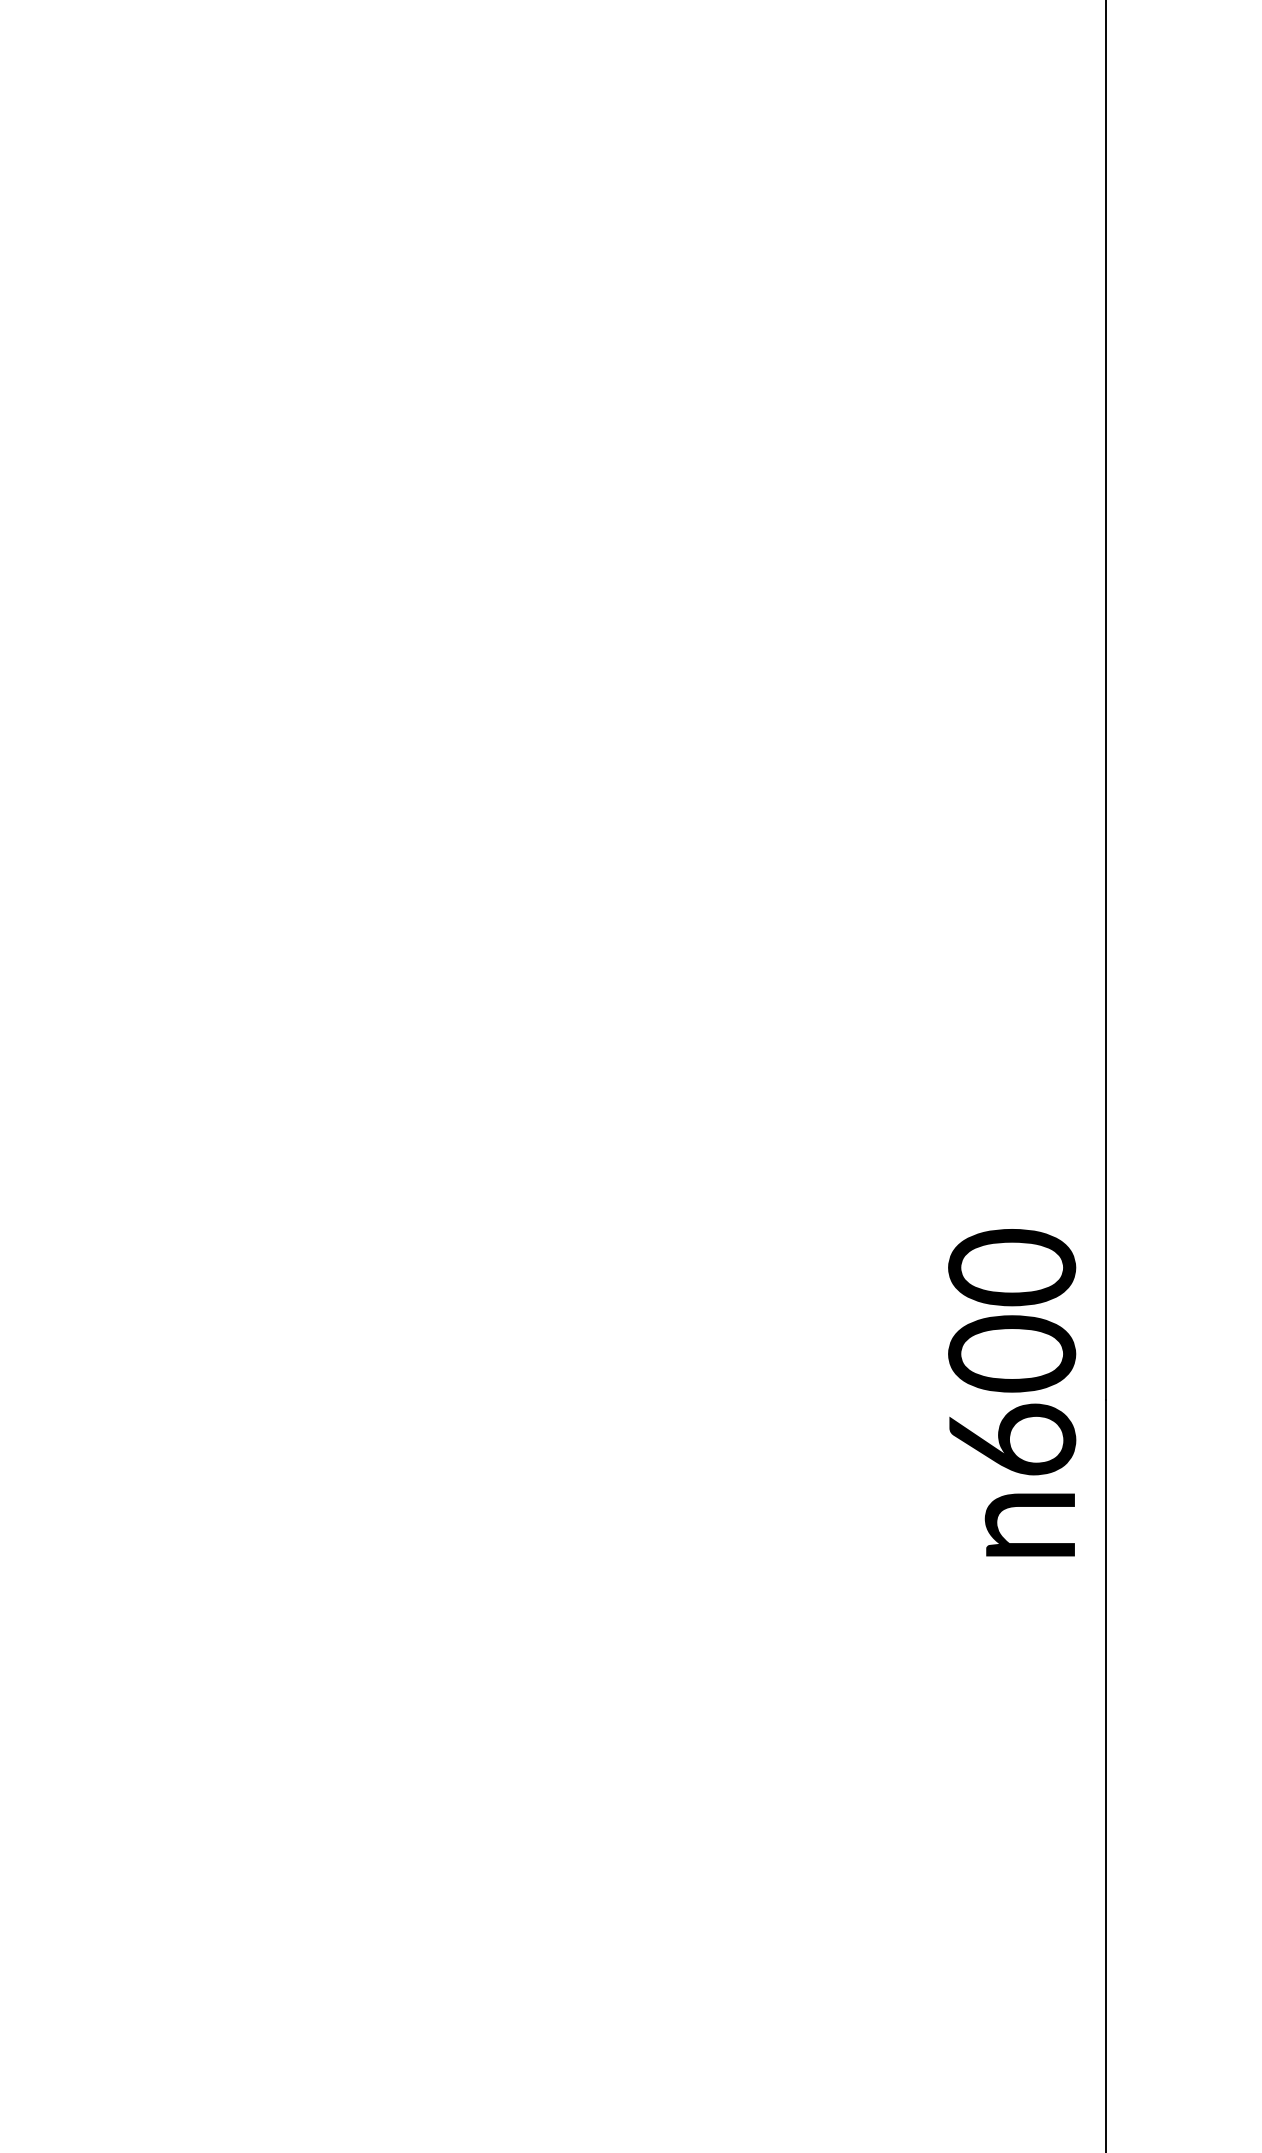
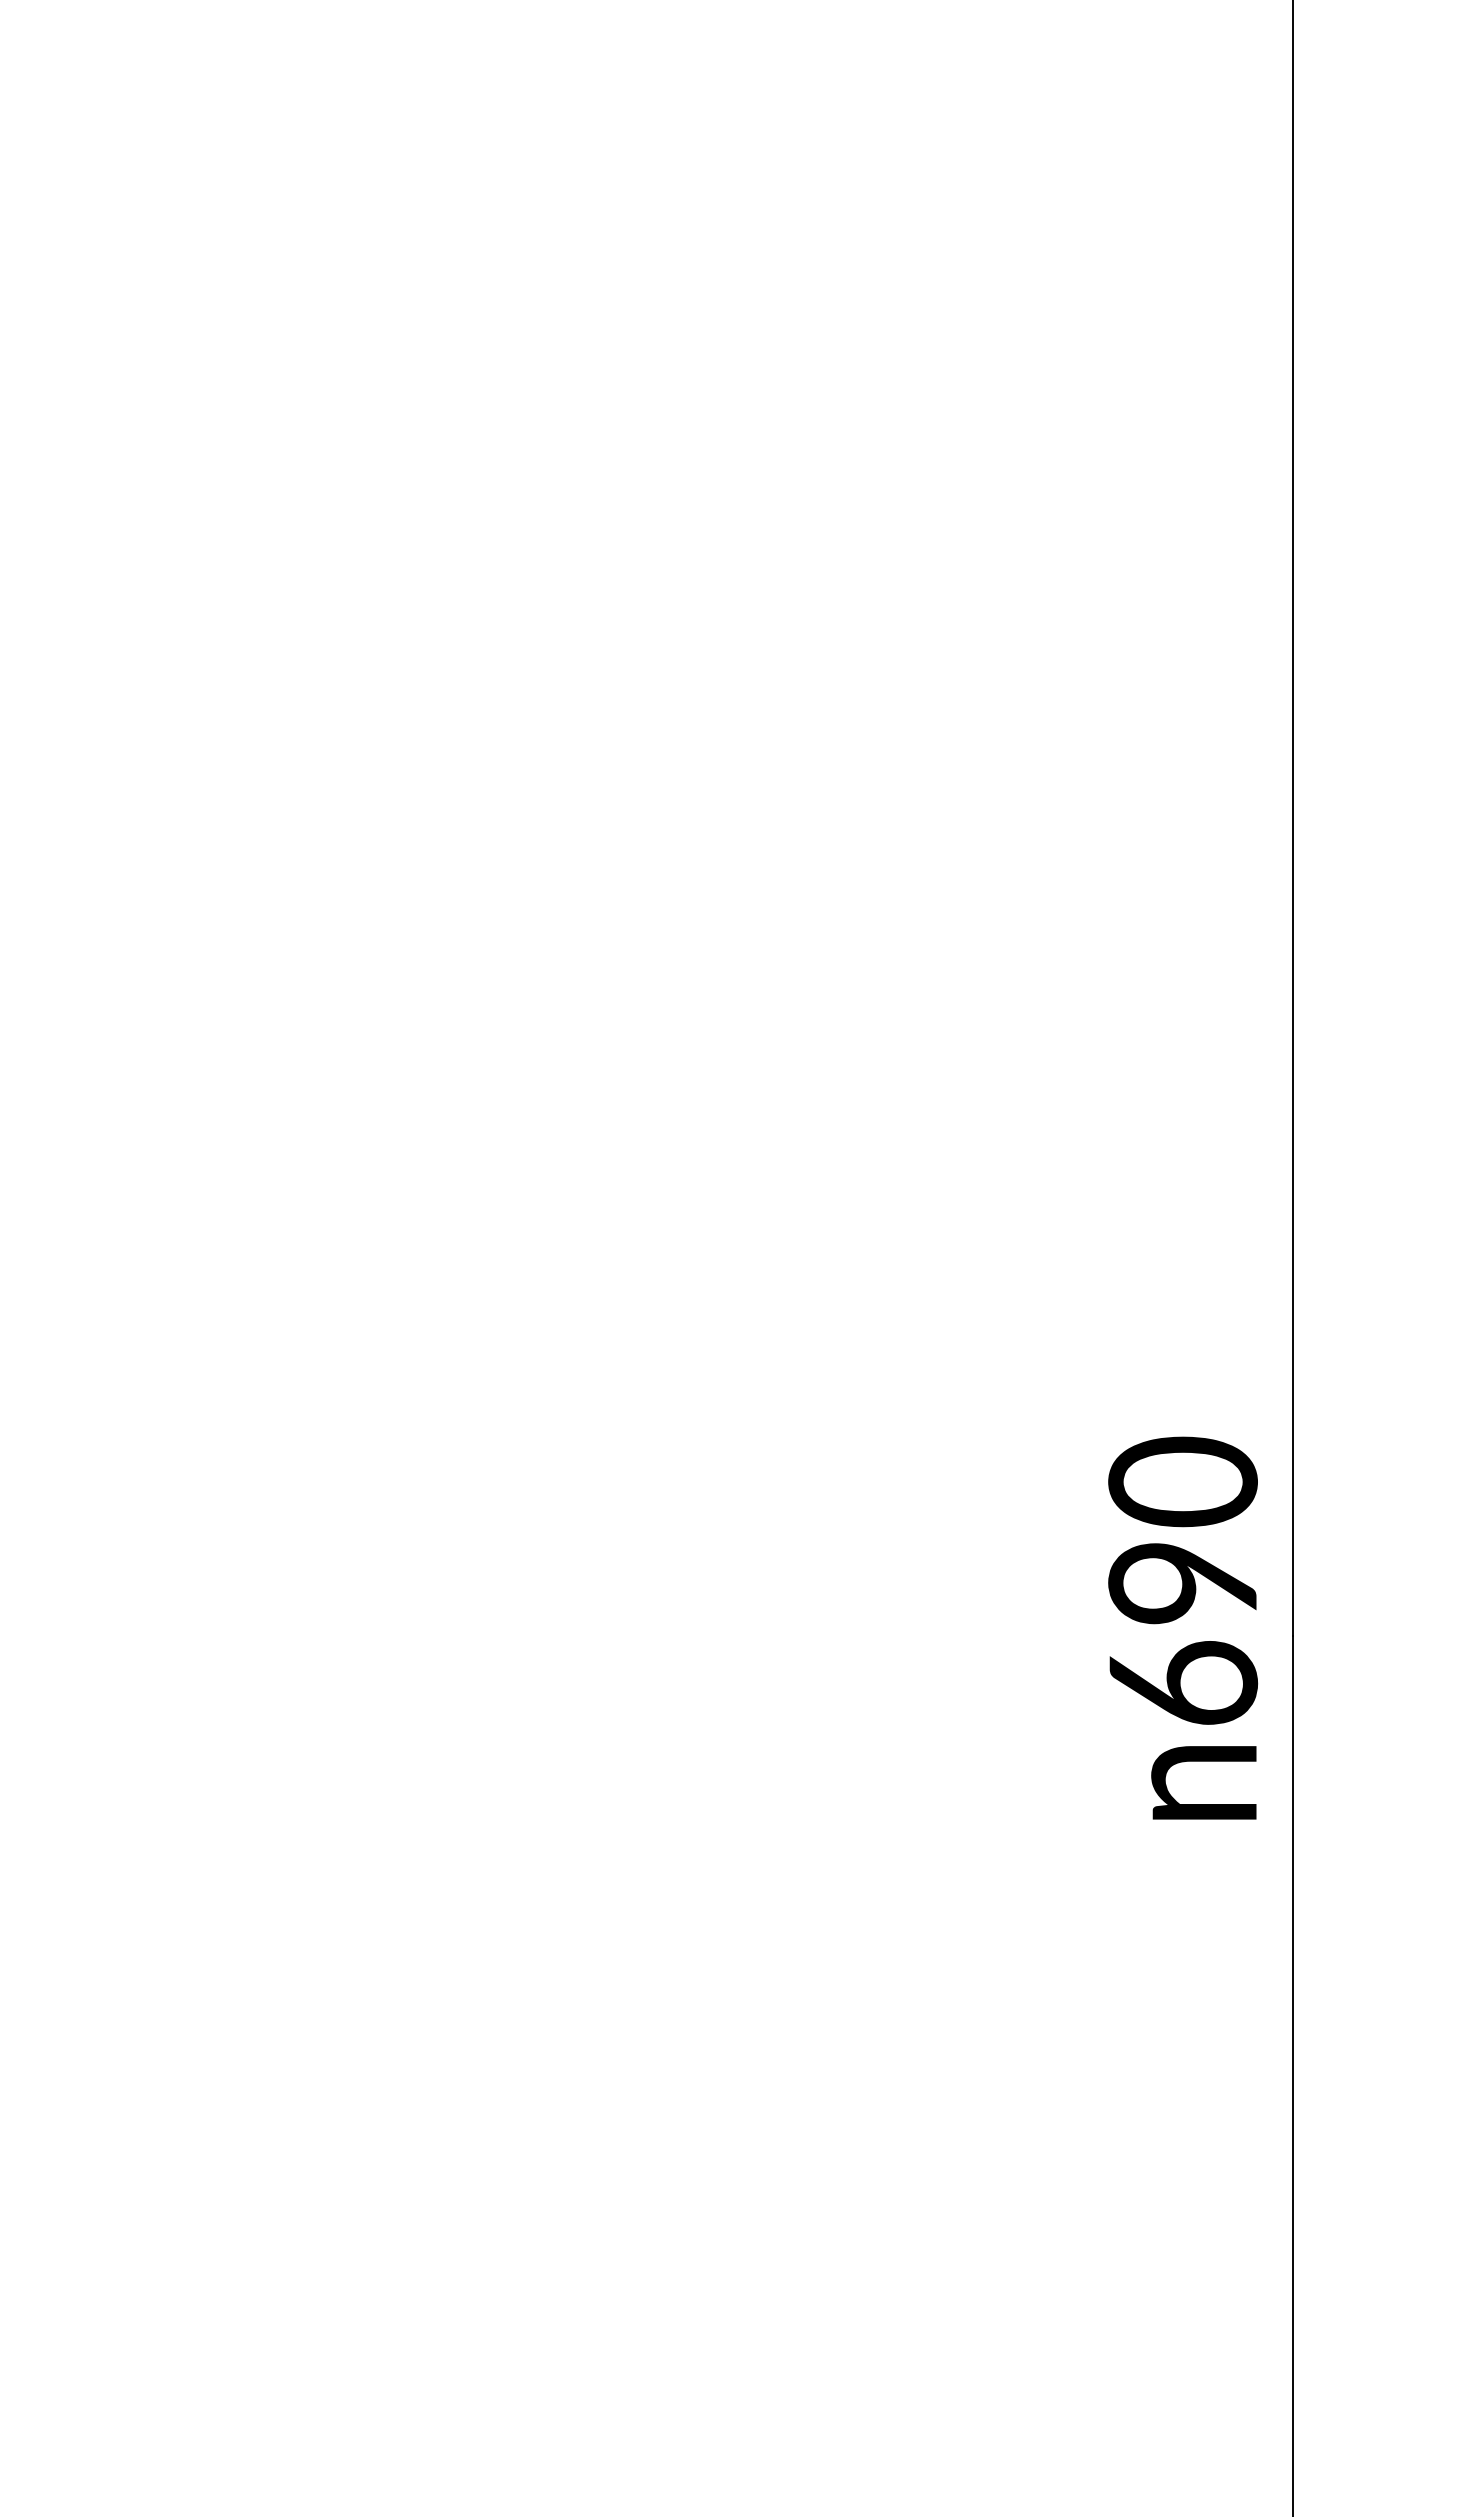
text: (1012, 1353) -> (1183, 1582), 600 -> 690

